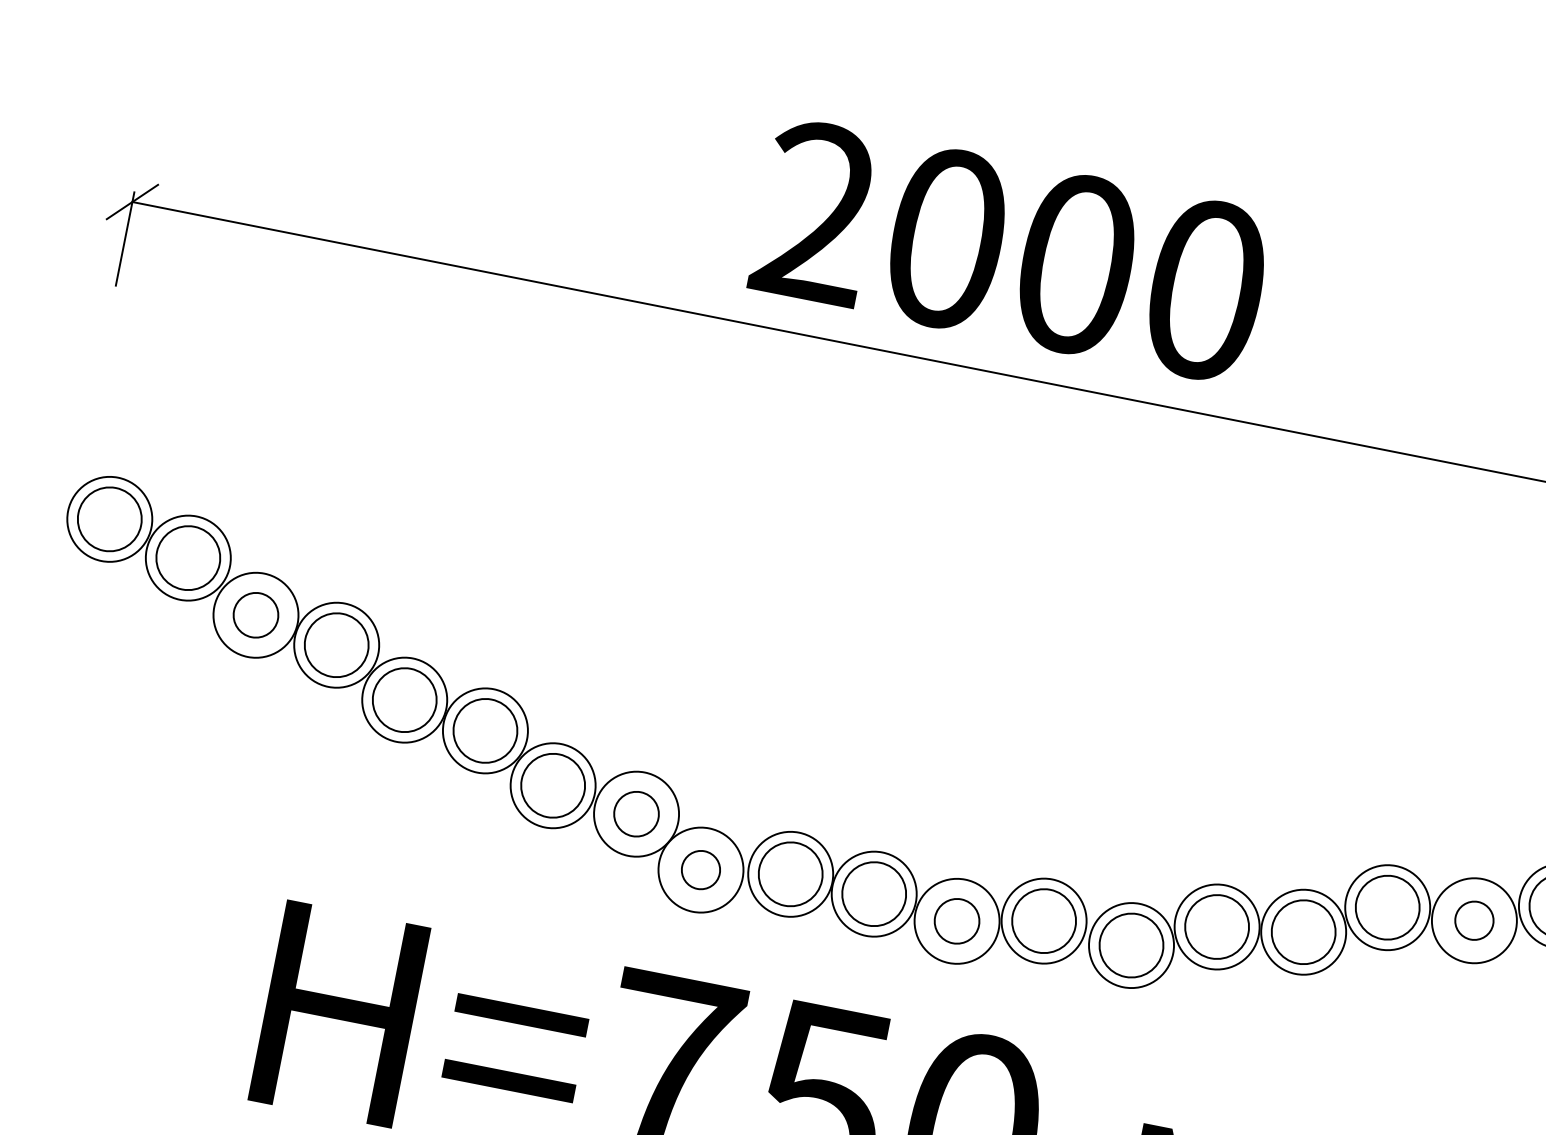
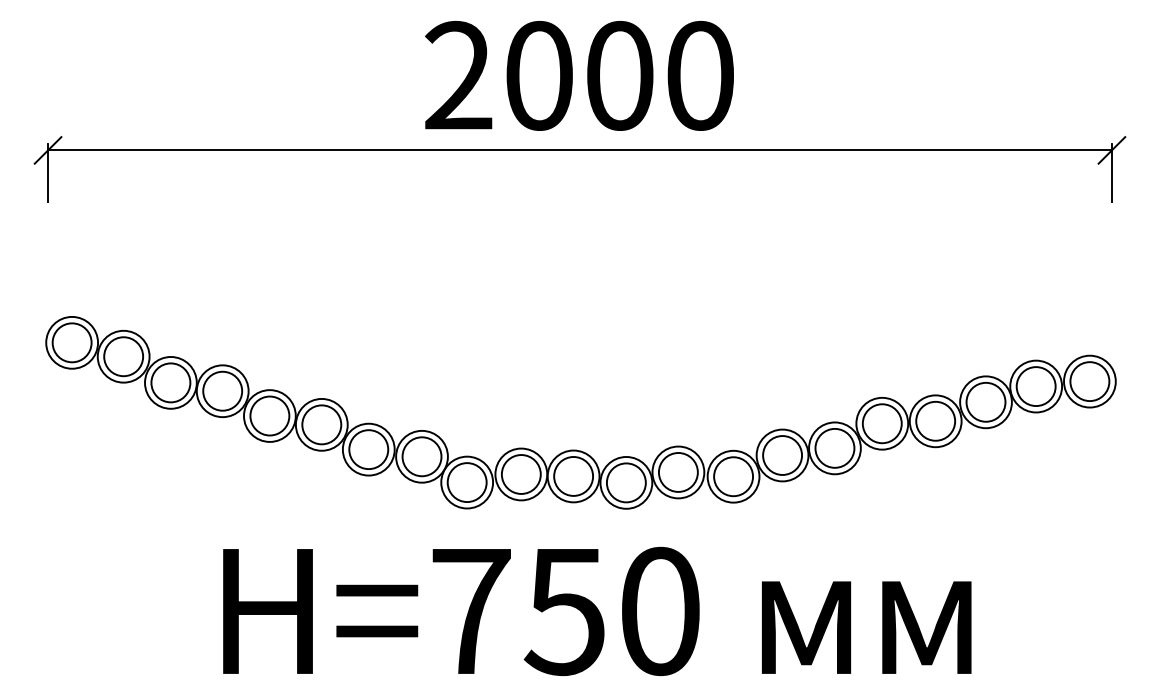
circle: (255, 614) -> (170, 382), size x1.43
circle: (635, 813) -> (421, 456), size x1.43
circle: (699, 869) -> (466, 482), size x1.67
circle: (1474, 919) -> (935, 420), size x1.67
circle: (955, 920) -> (625, 482), size x1.43

